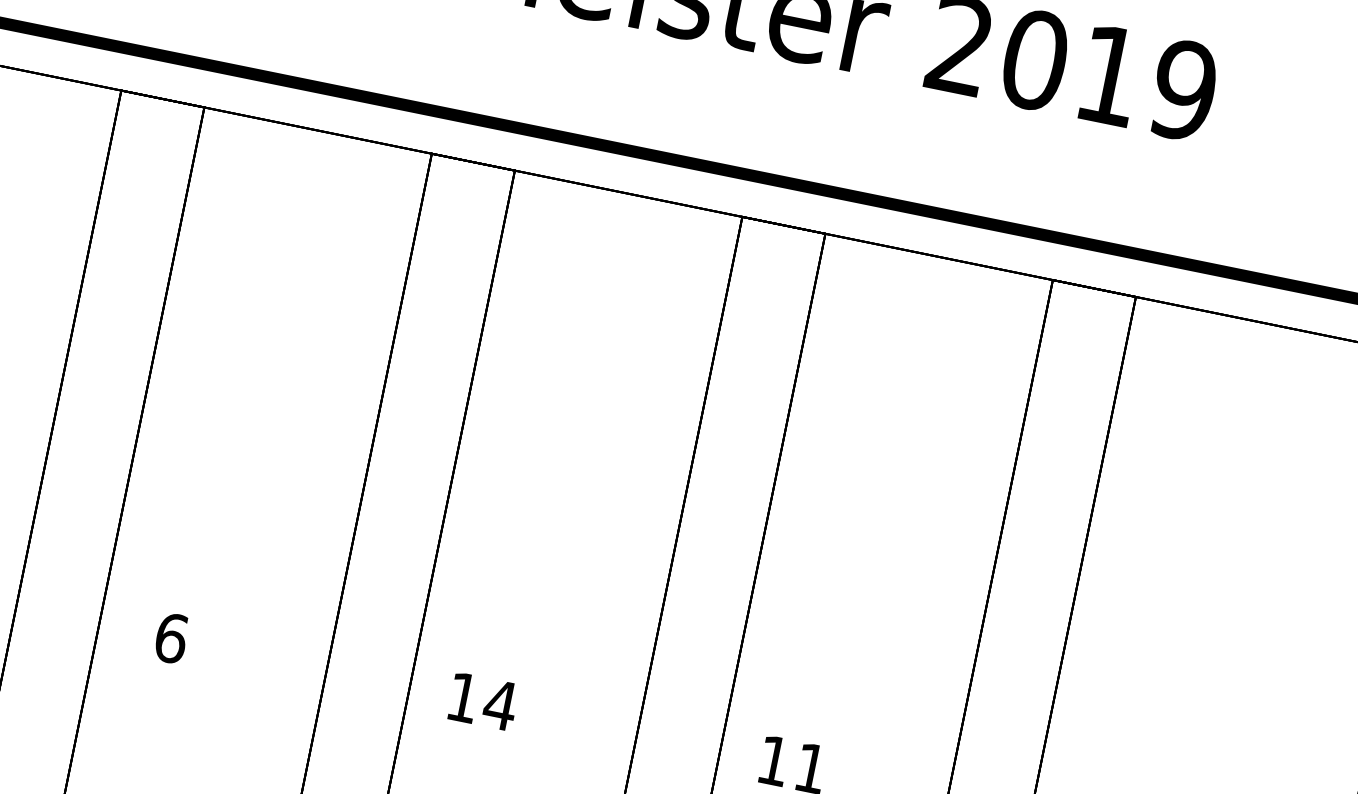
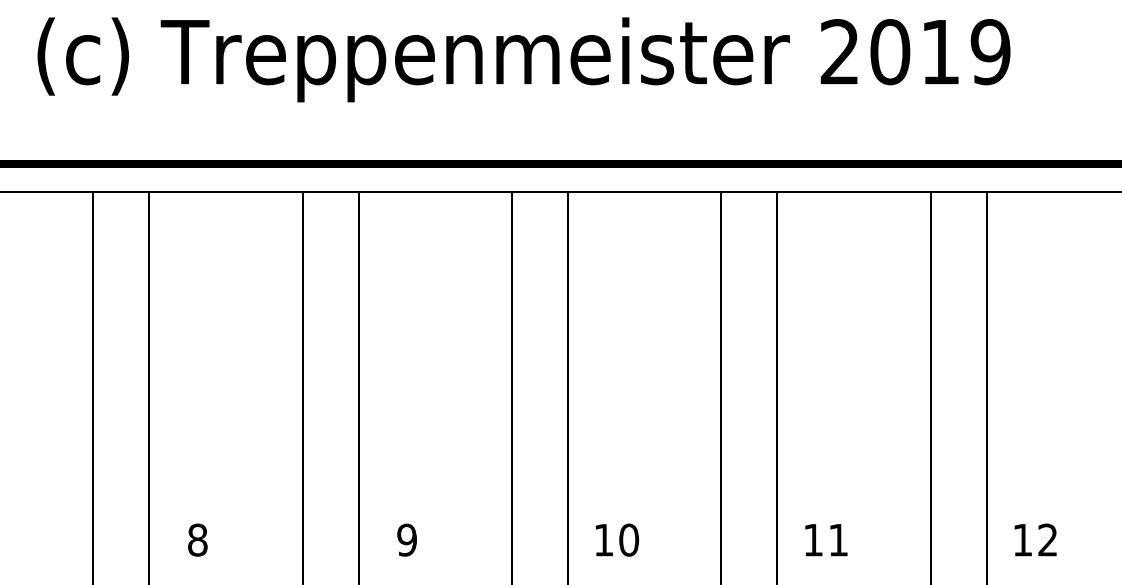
text: (172, 637) -> (407, 539), 6 -> 9
text: (499, 704) -> (628, 539), 14 -> 10

